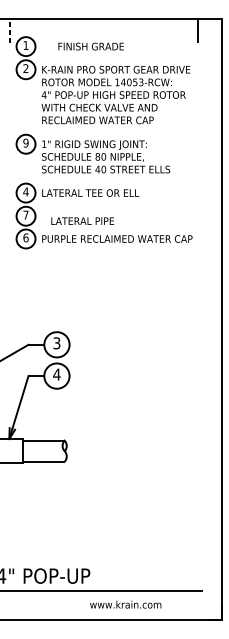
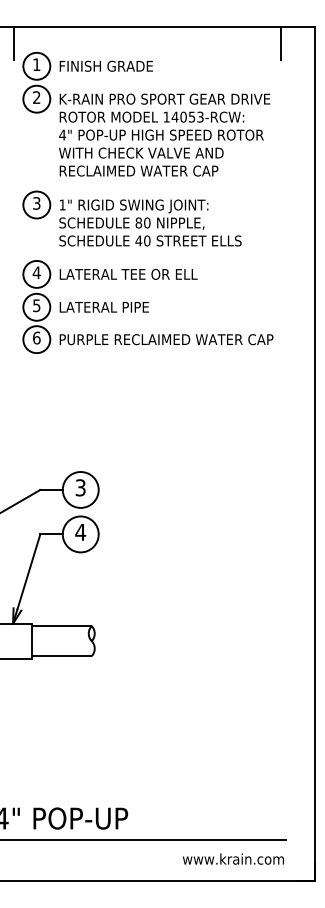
line: (10, 31) -> (14, 44), dashed -> solid
text: (90, 46) -> (105, 65), moved
text: (25, 143) -> (36, 203), 9 -> 3
text: (25, 214) -> (36, 305), 7 -> 5
text: (82, 221) -> (103, 307), moved
text: (125, 604) -> (233, 858), moved

